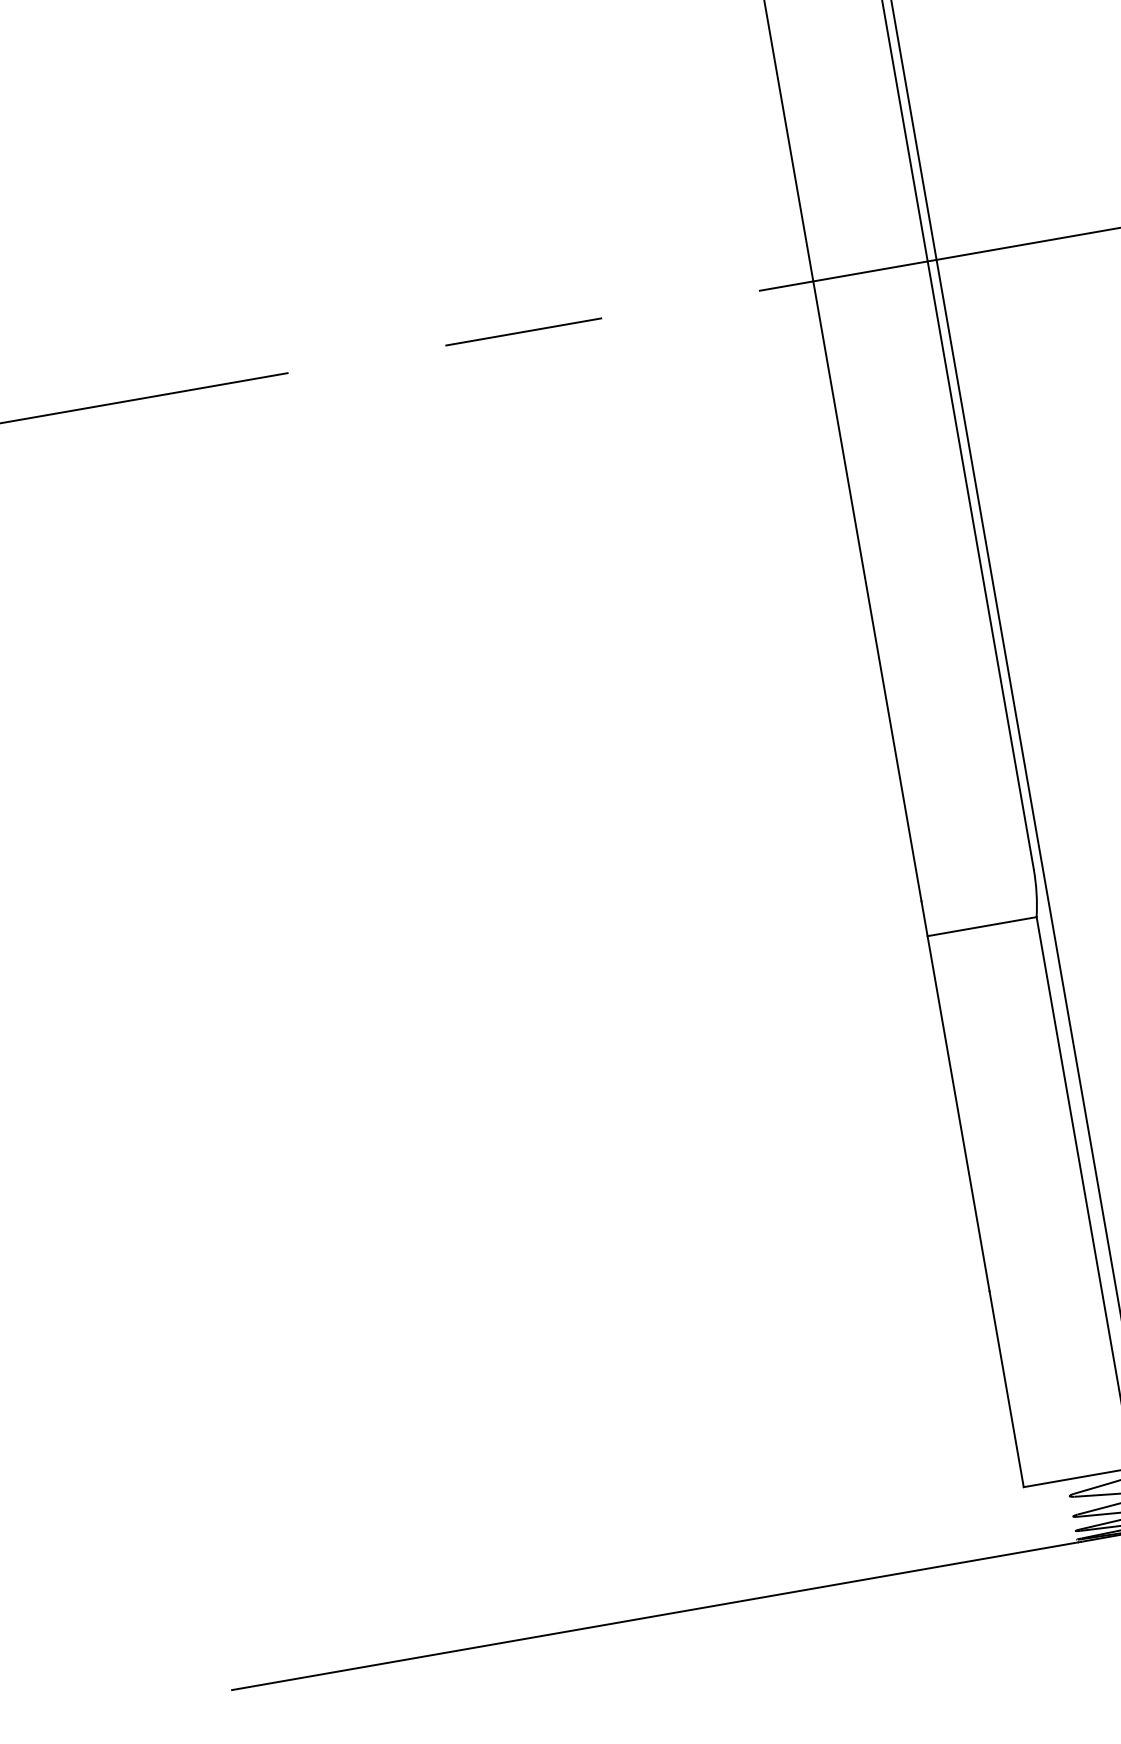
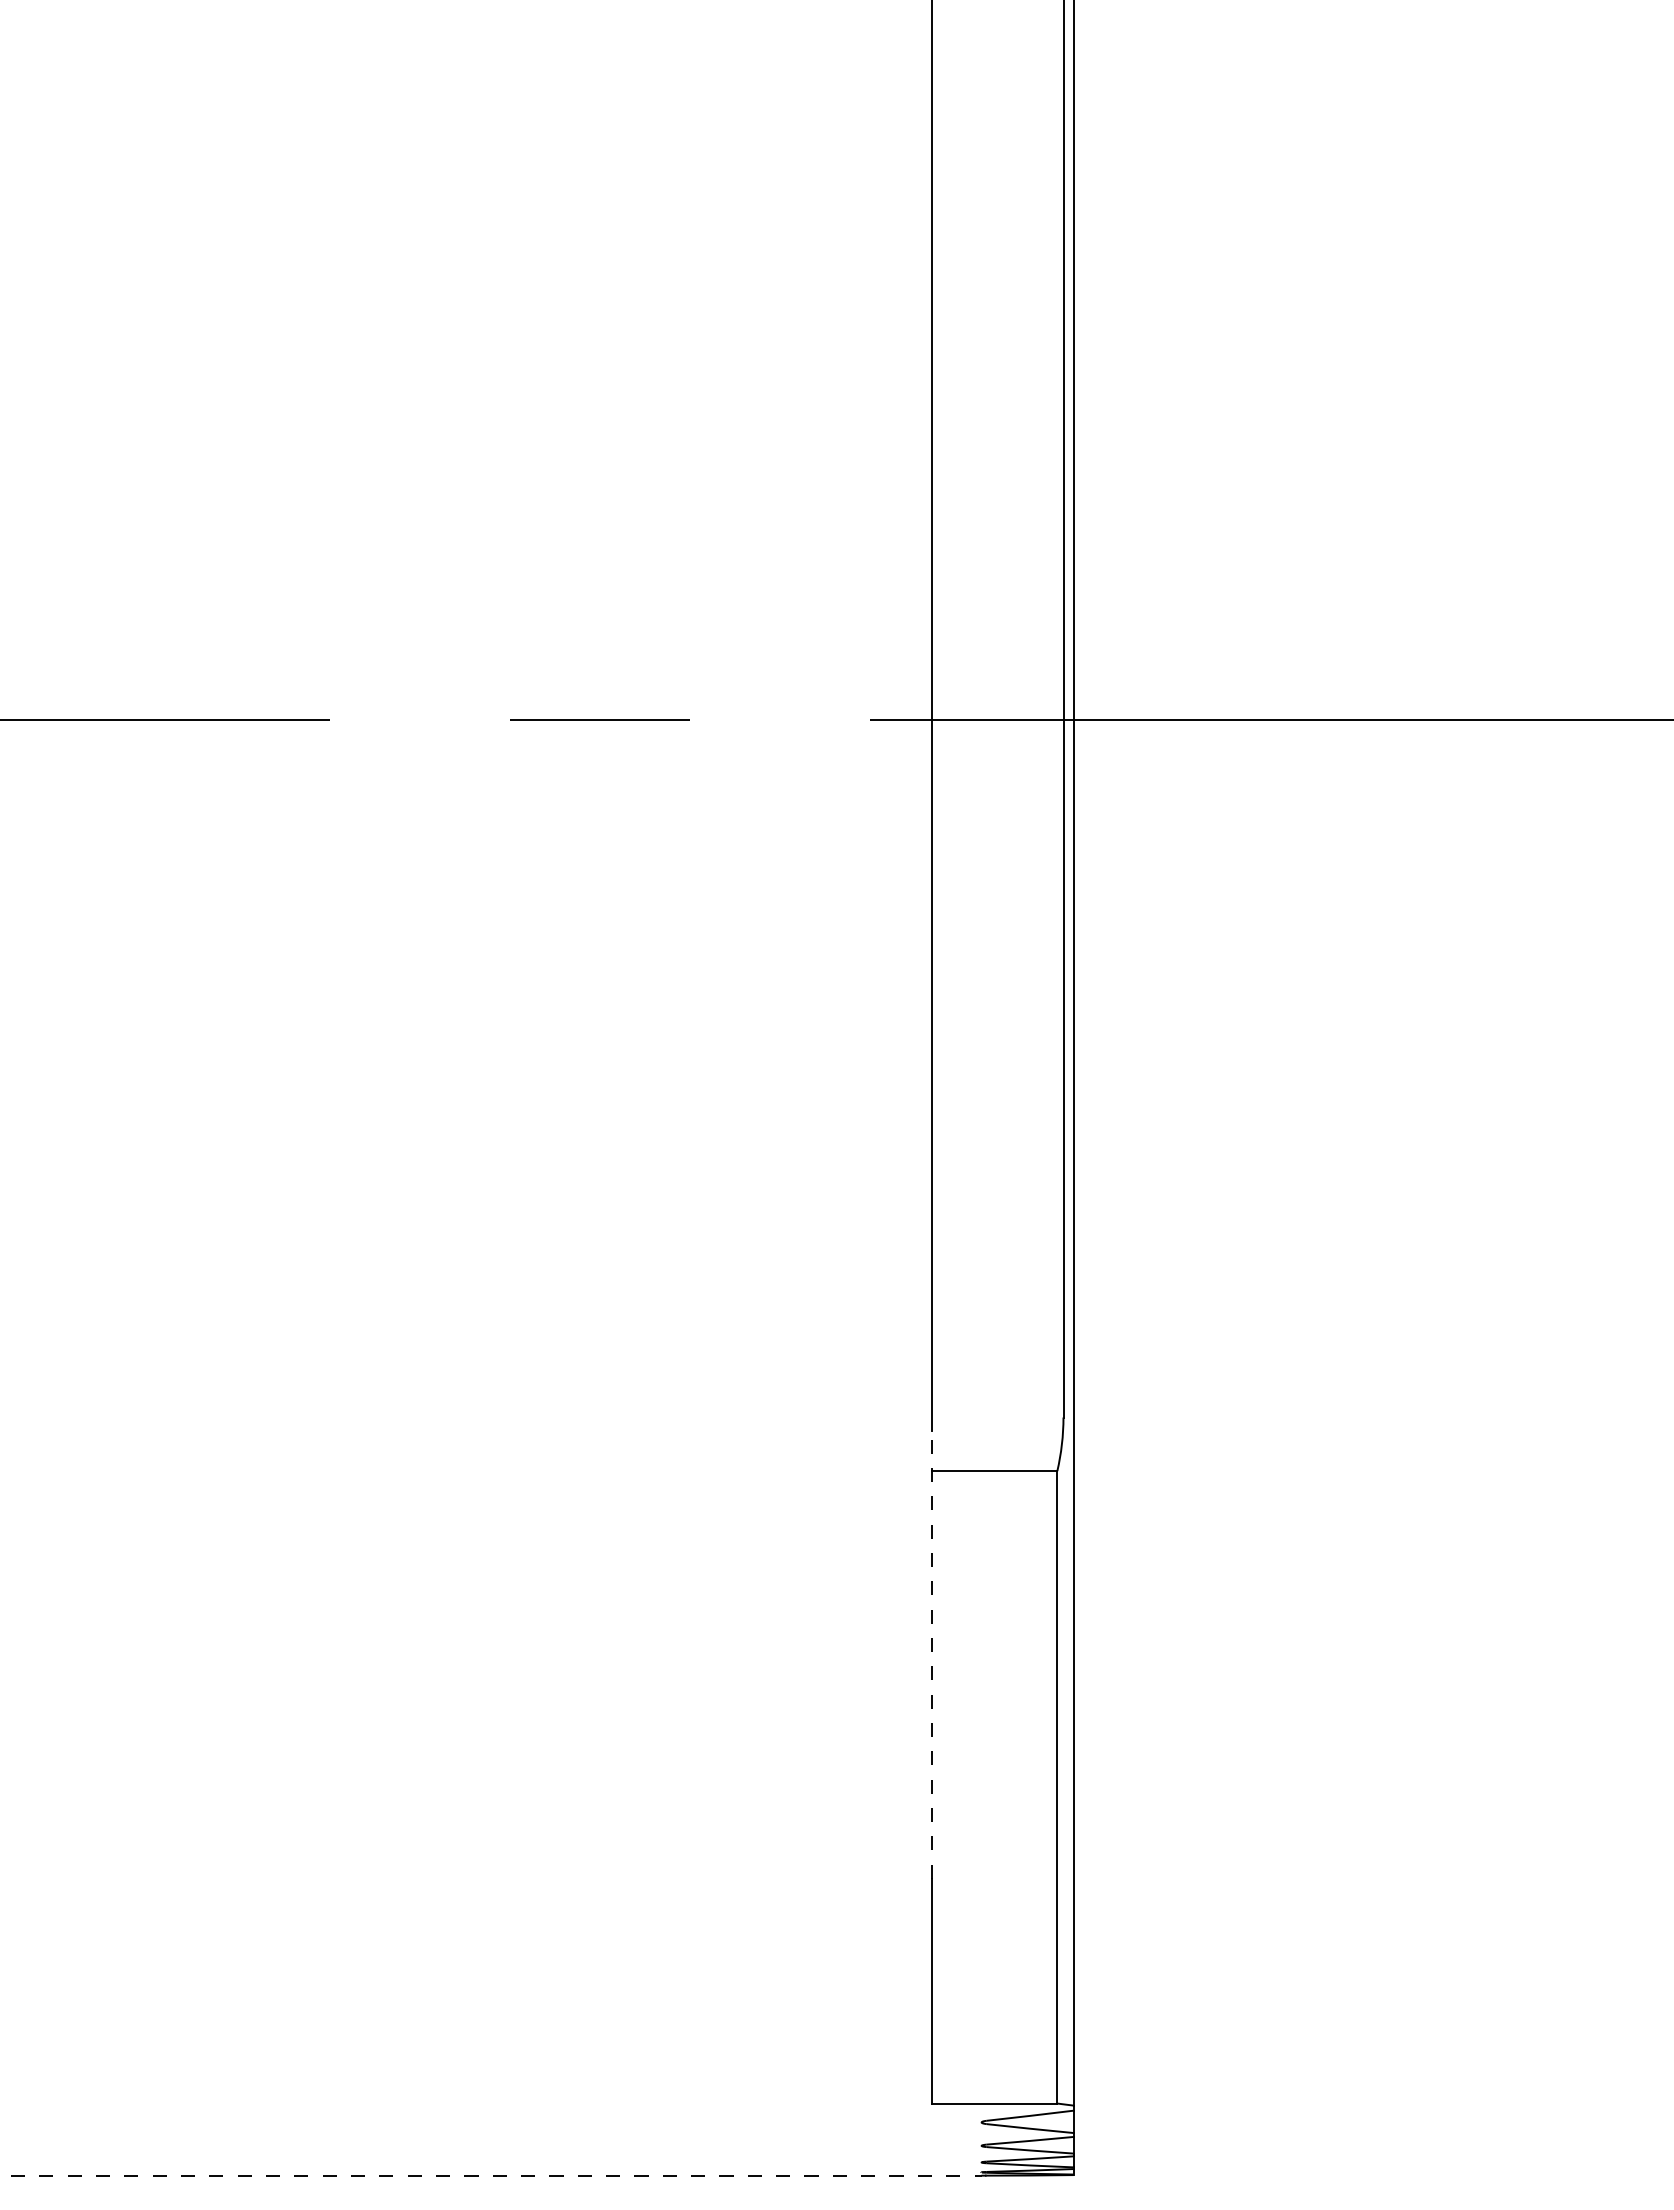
line: (955, 1095) -> (932, 1654), solid -> dashed
line: (655, 1616) -> (496, 2175), solid -> dashed

